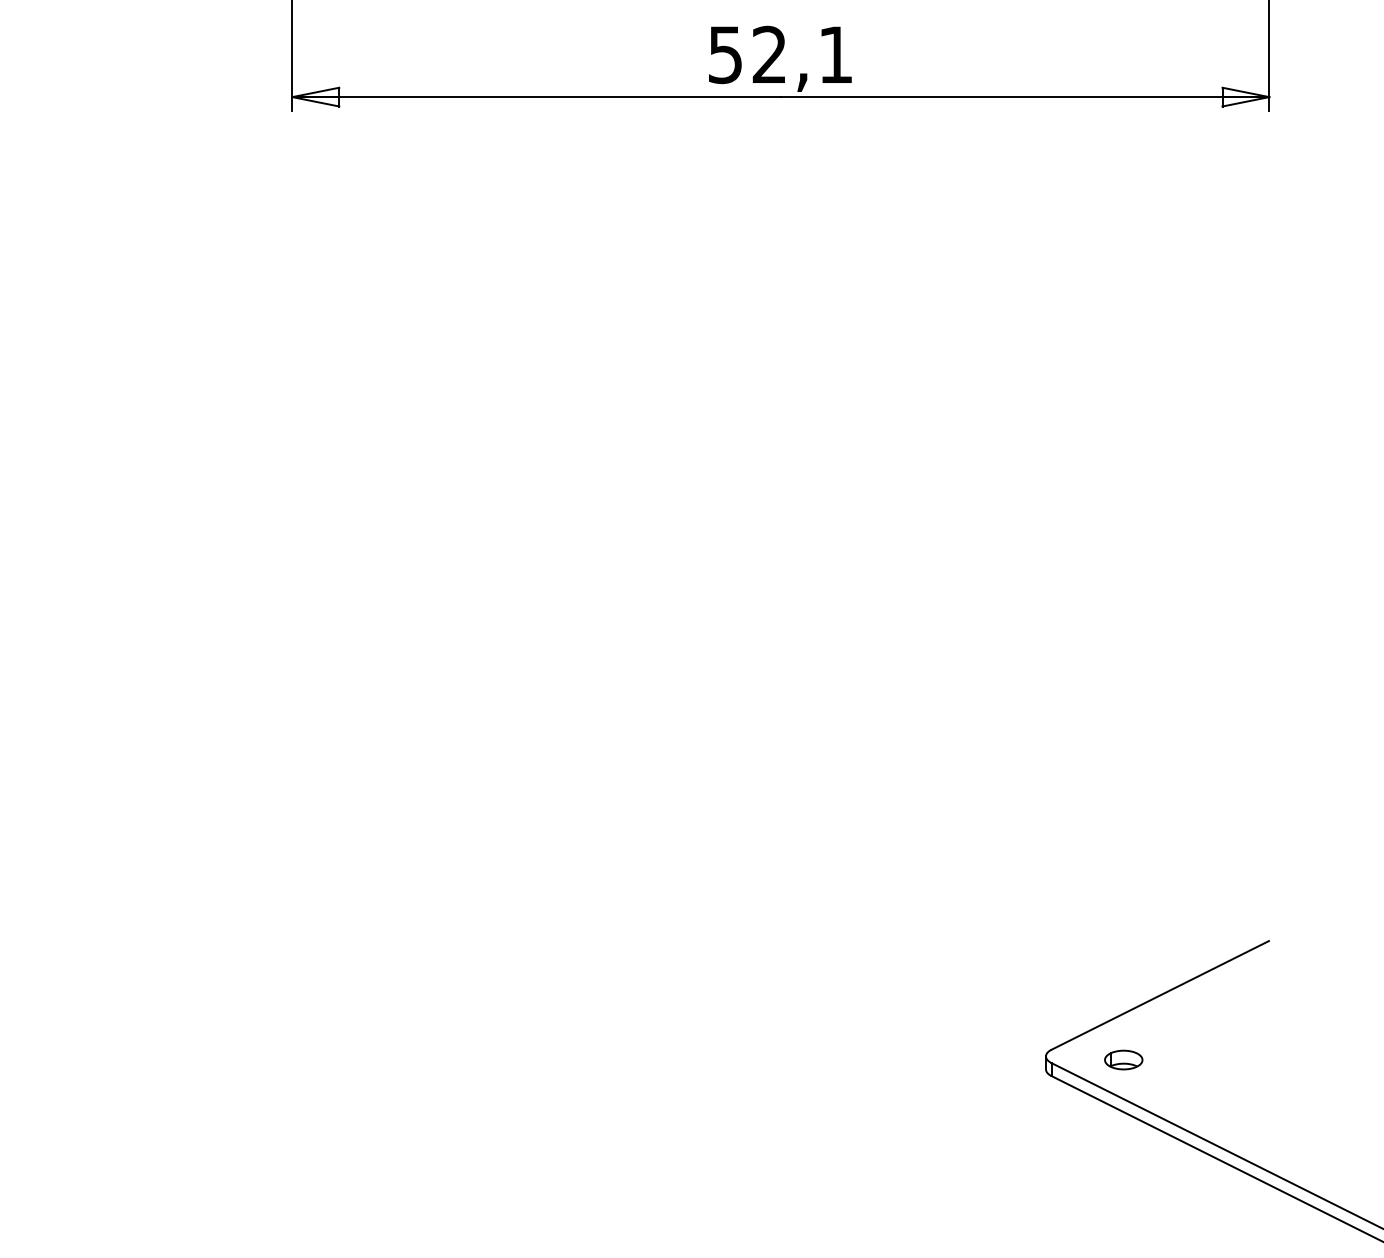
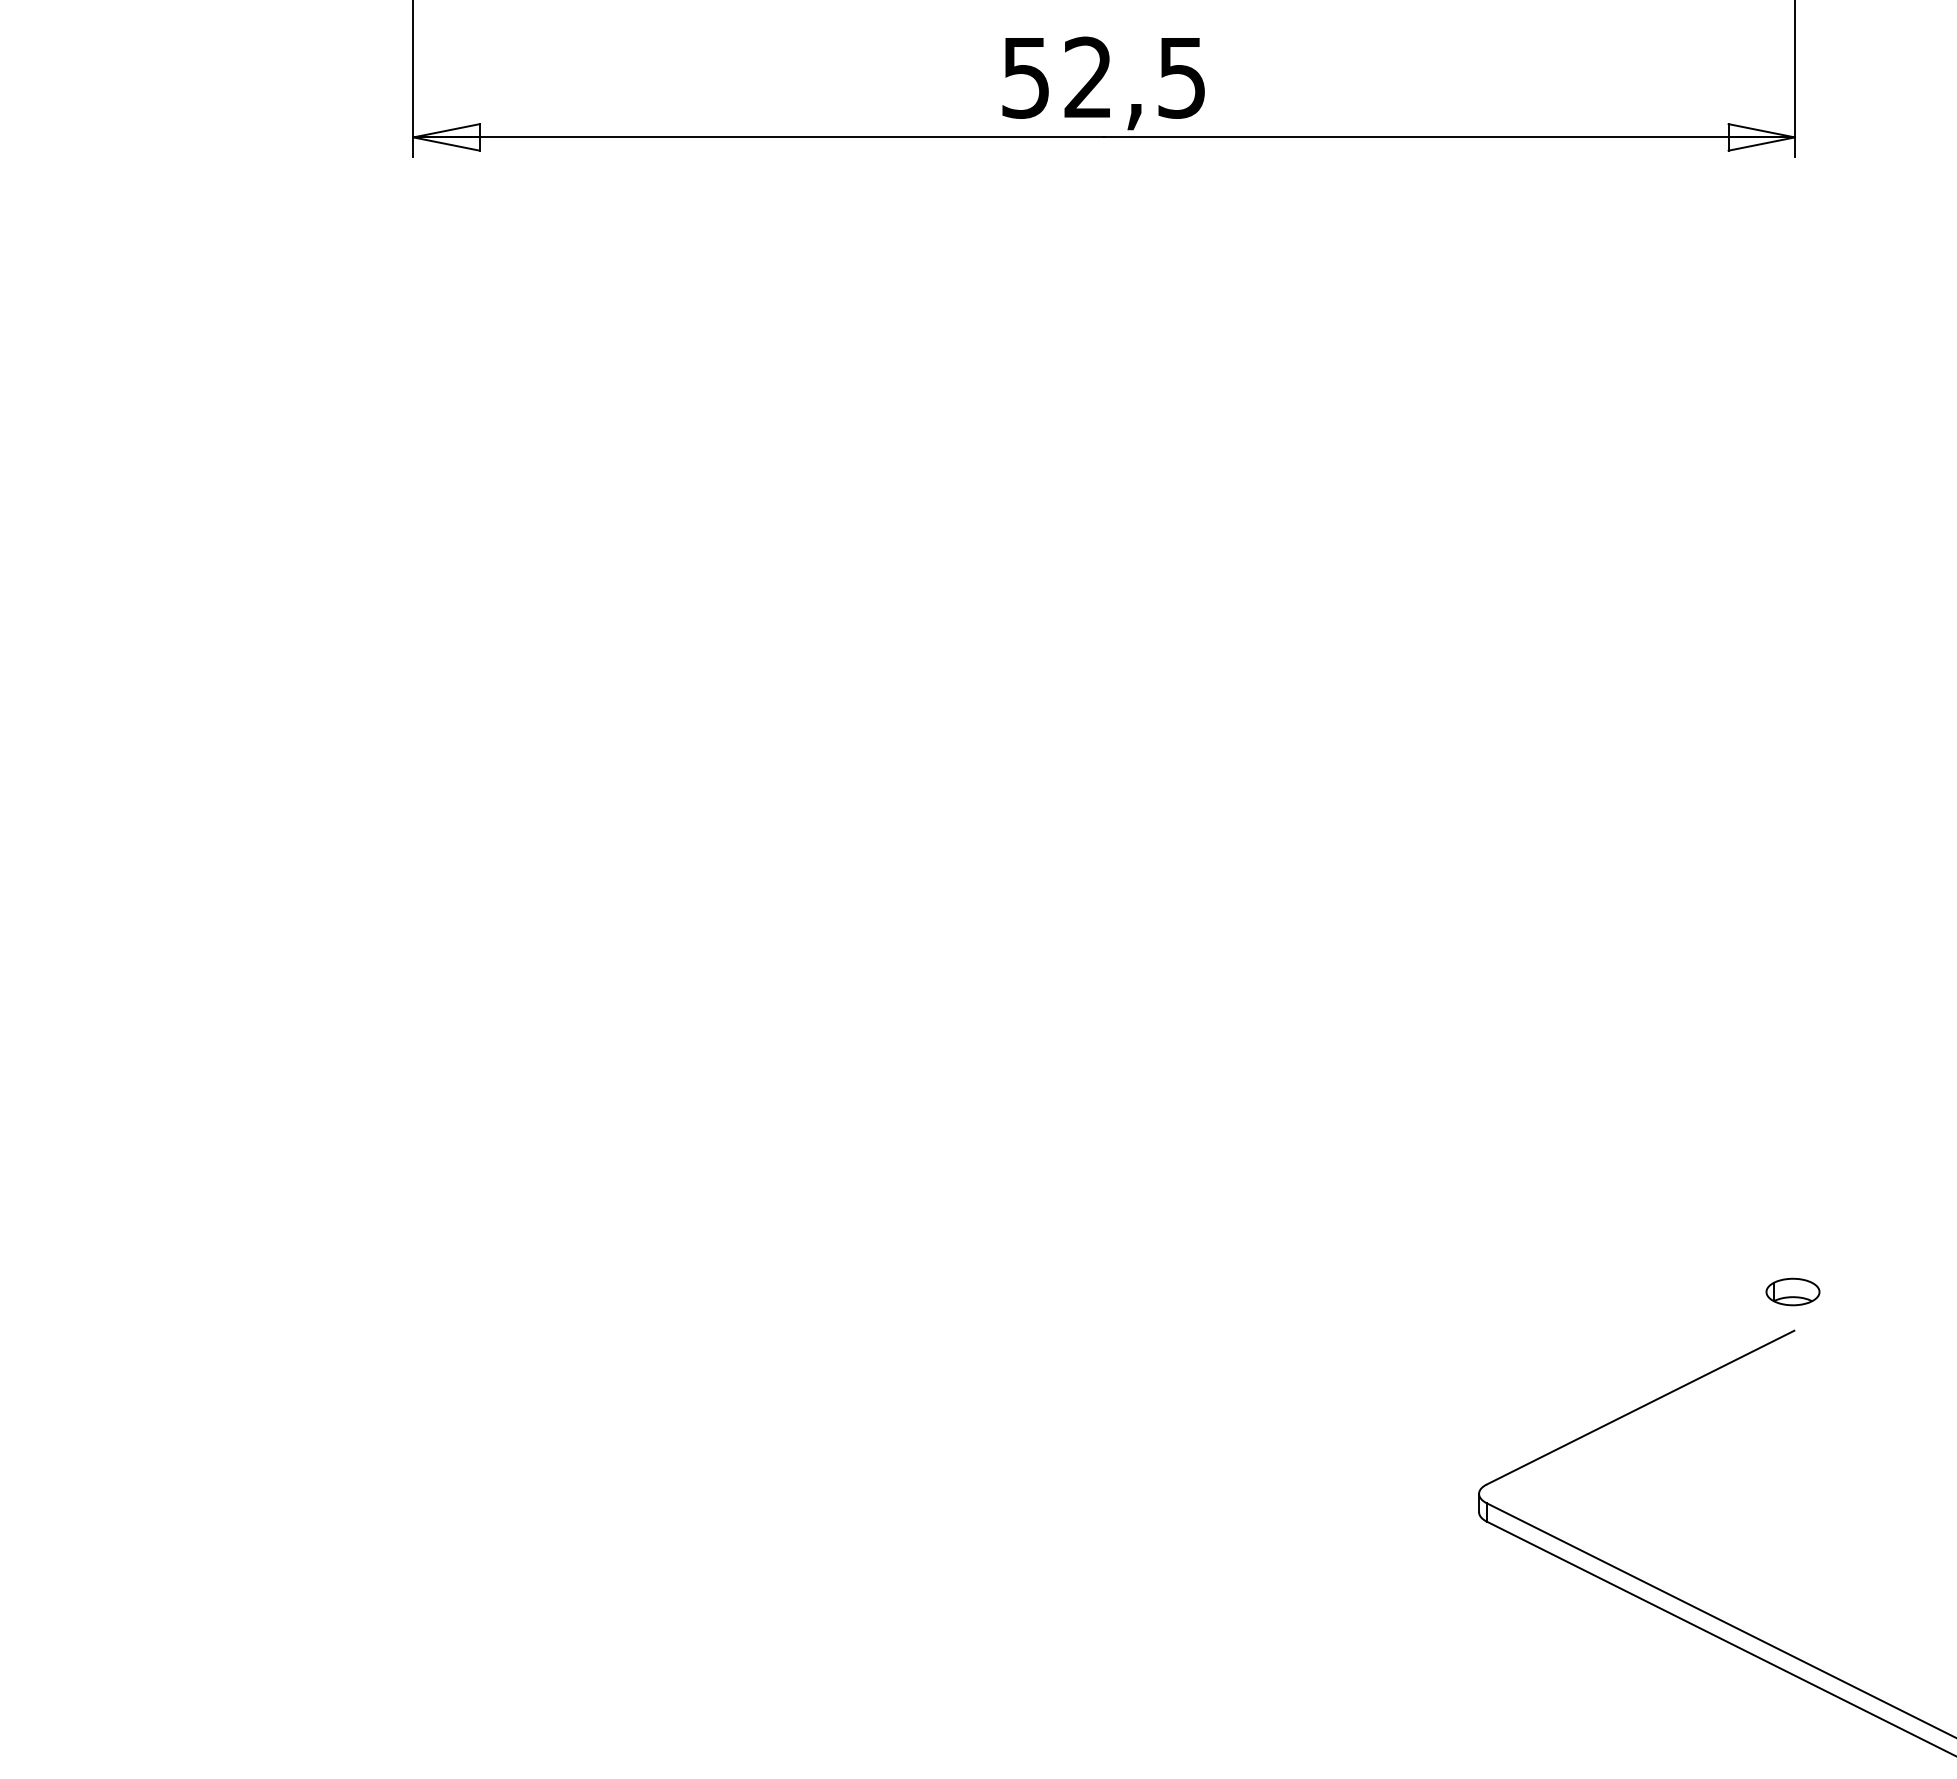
text: (835, 55) -> (1181, 78), 52,1 -> 52,5
part: (1123, 1059) -> (1792, 1291), moved

